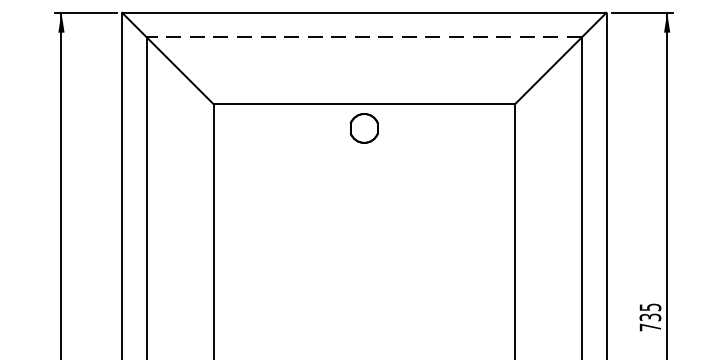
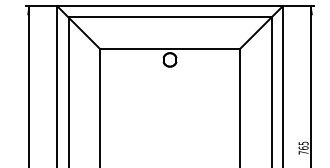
line: (365, 37) -> (170, 17), dashed -> solid
text: (650, 316) -> (303, 147), 735 -> 765

